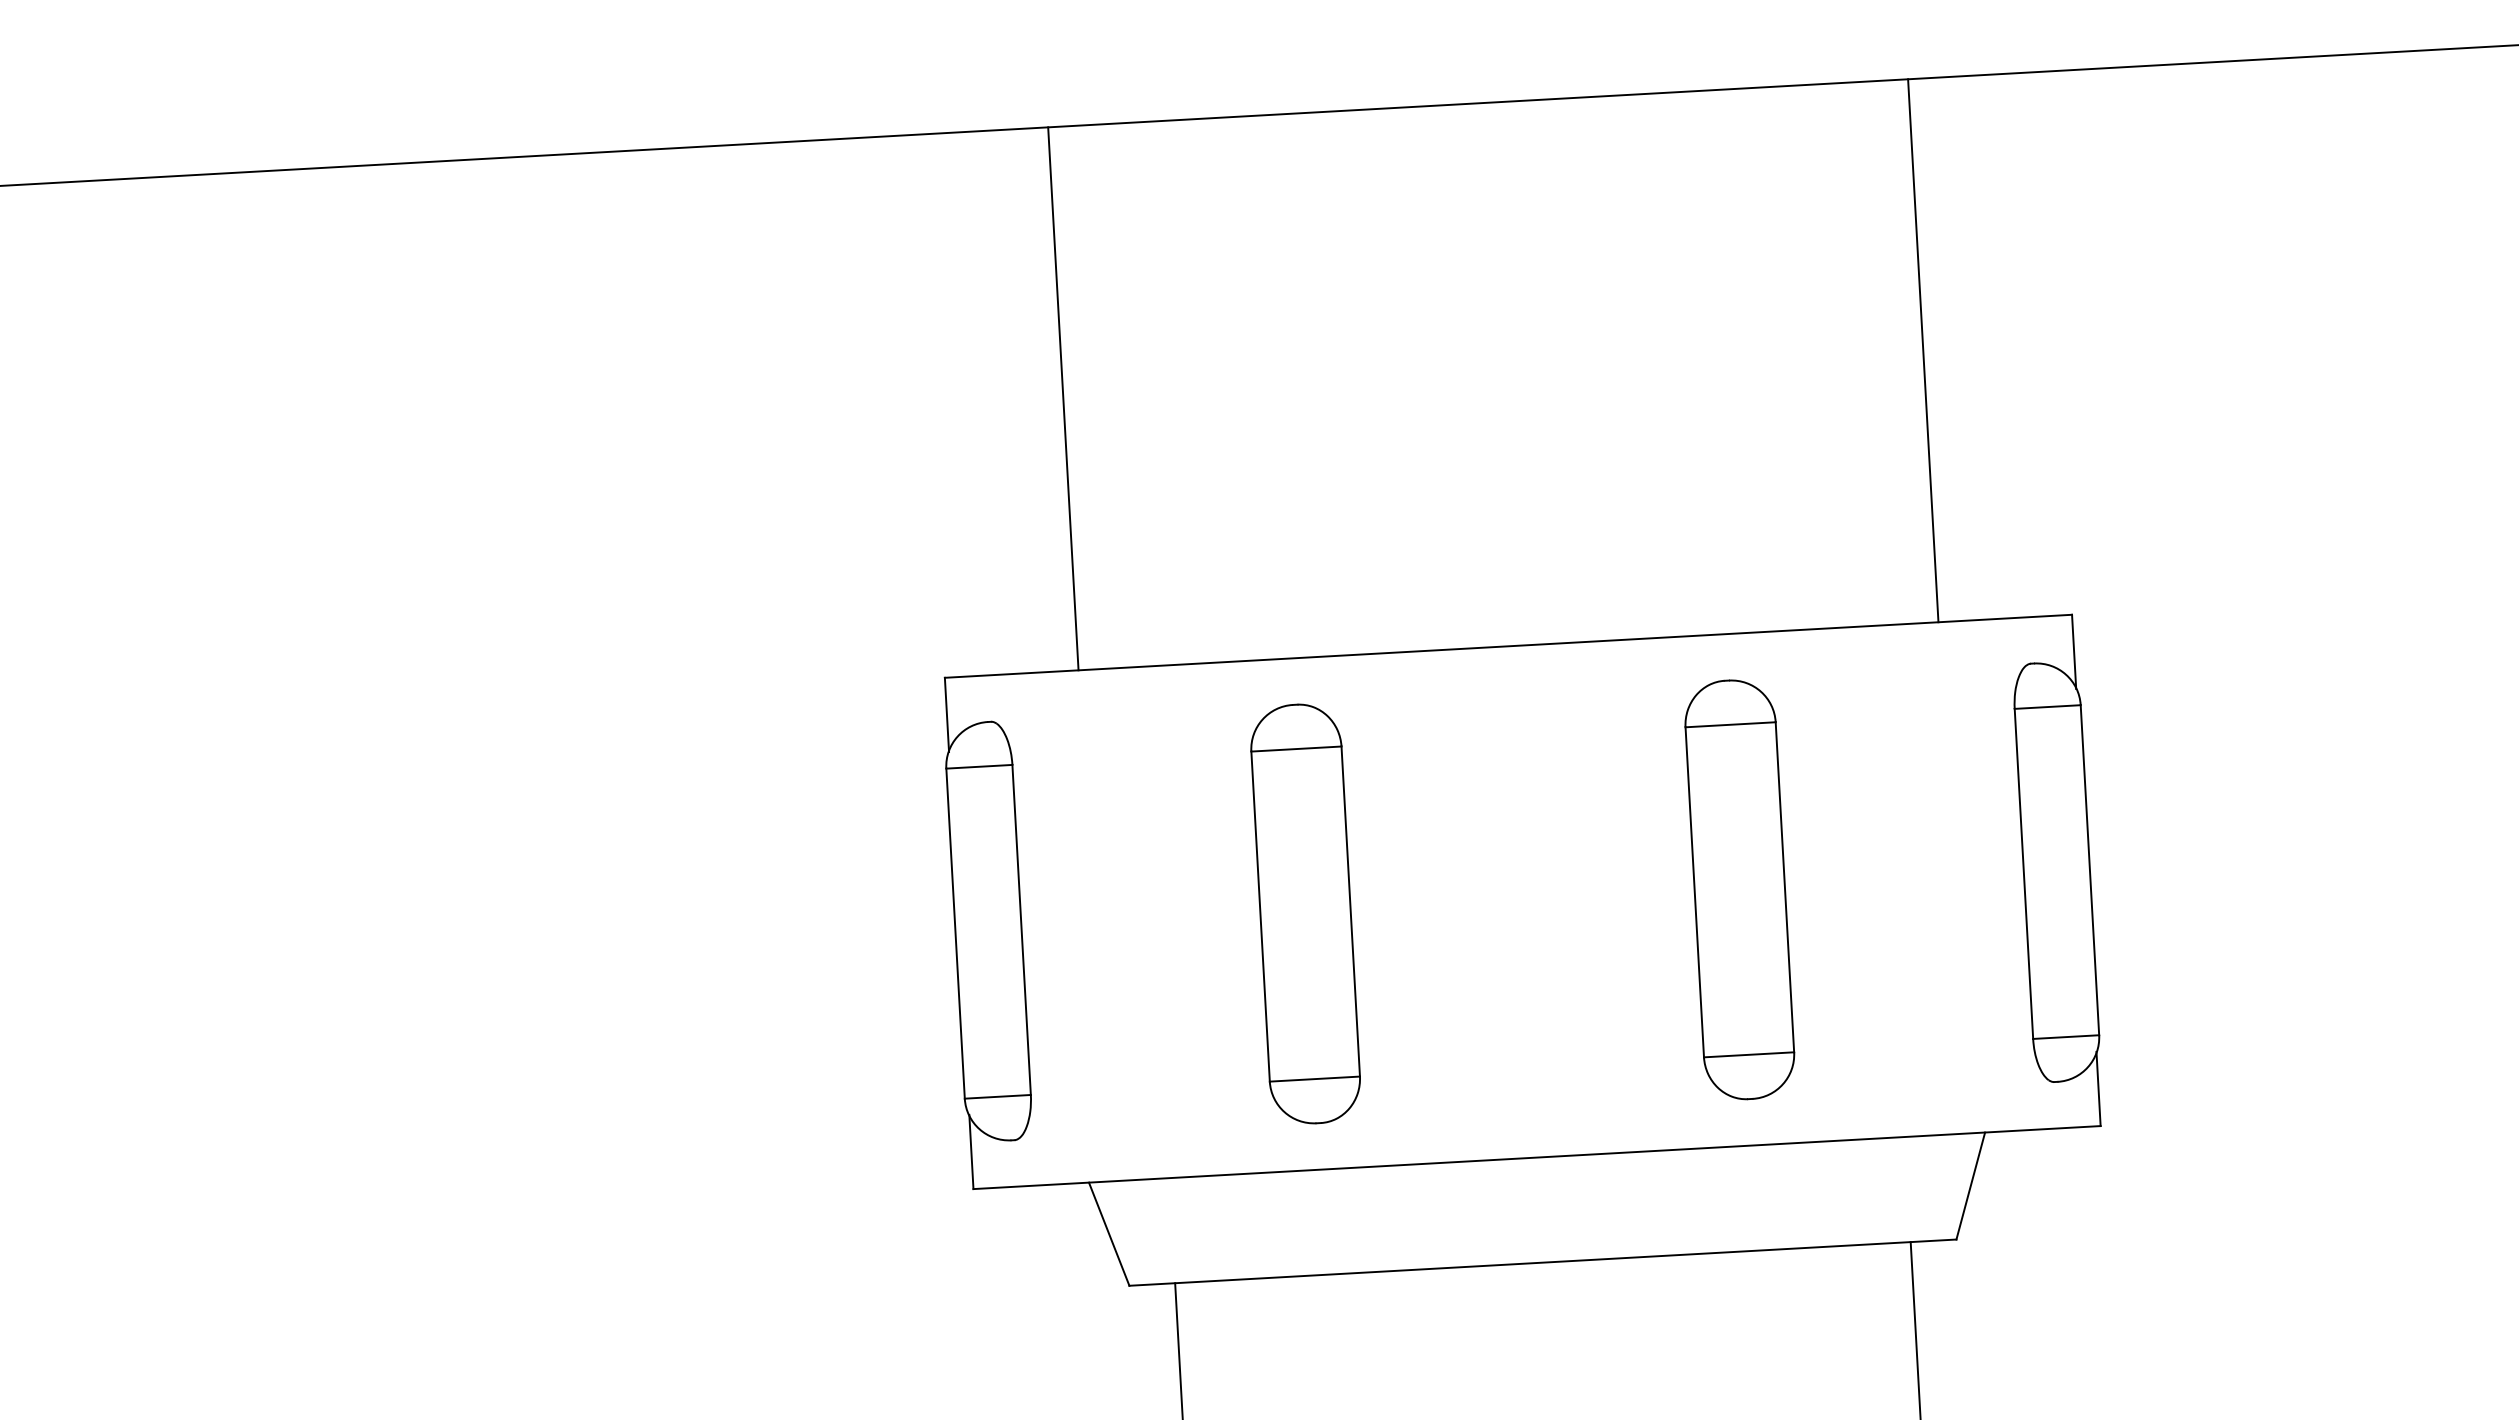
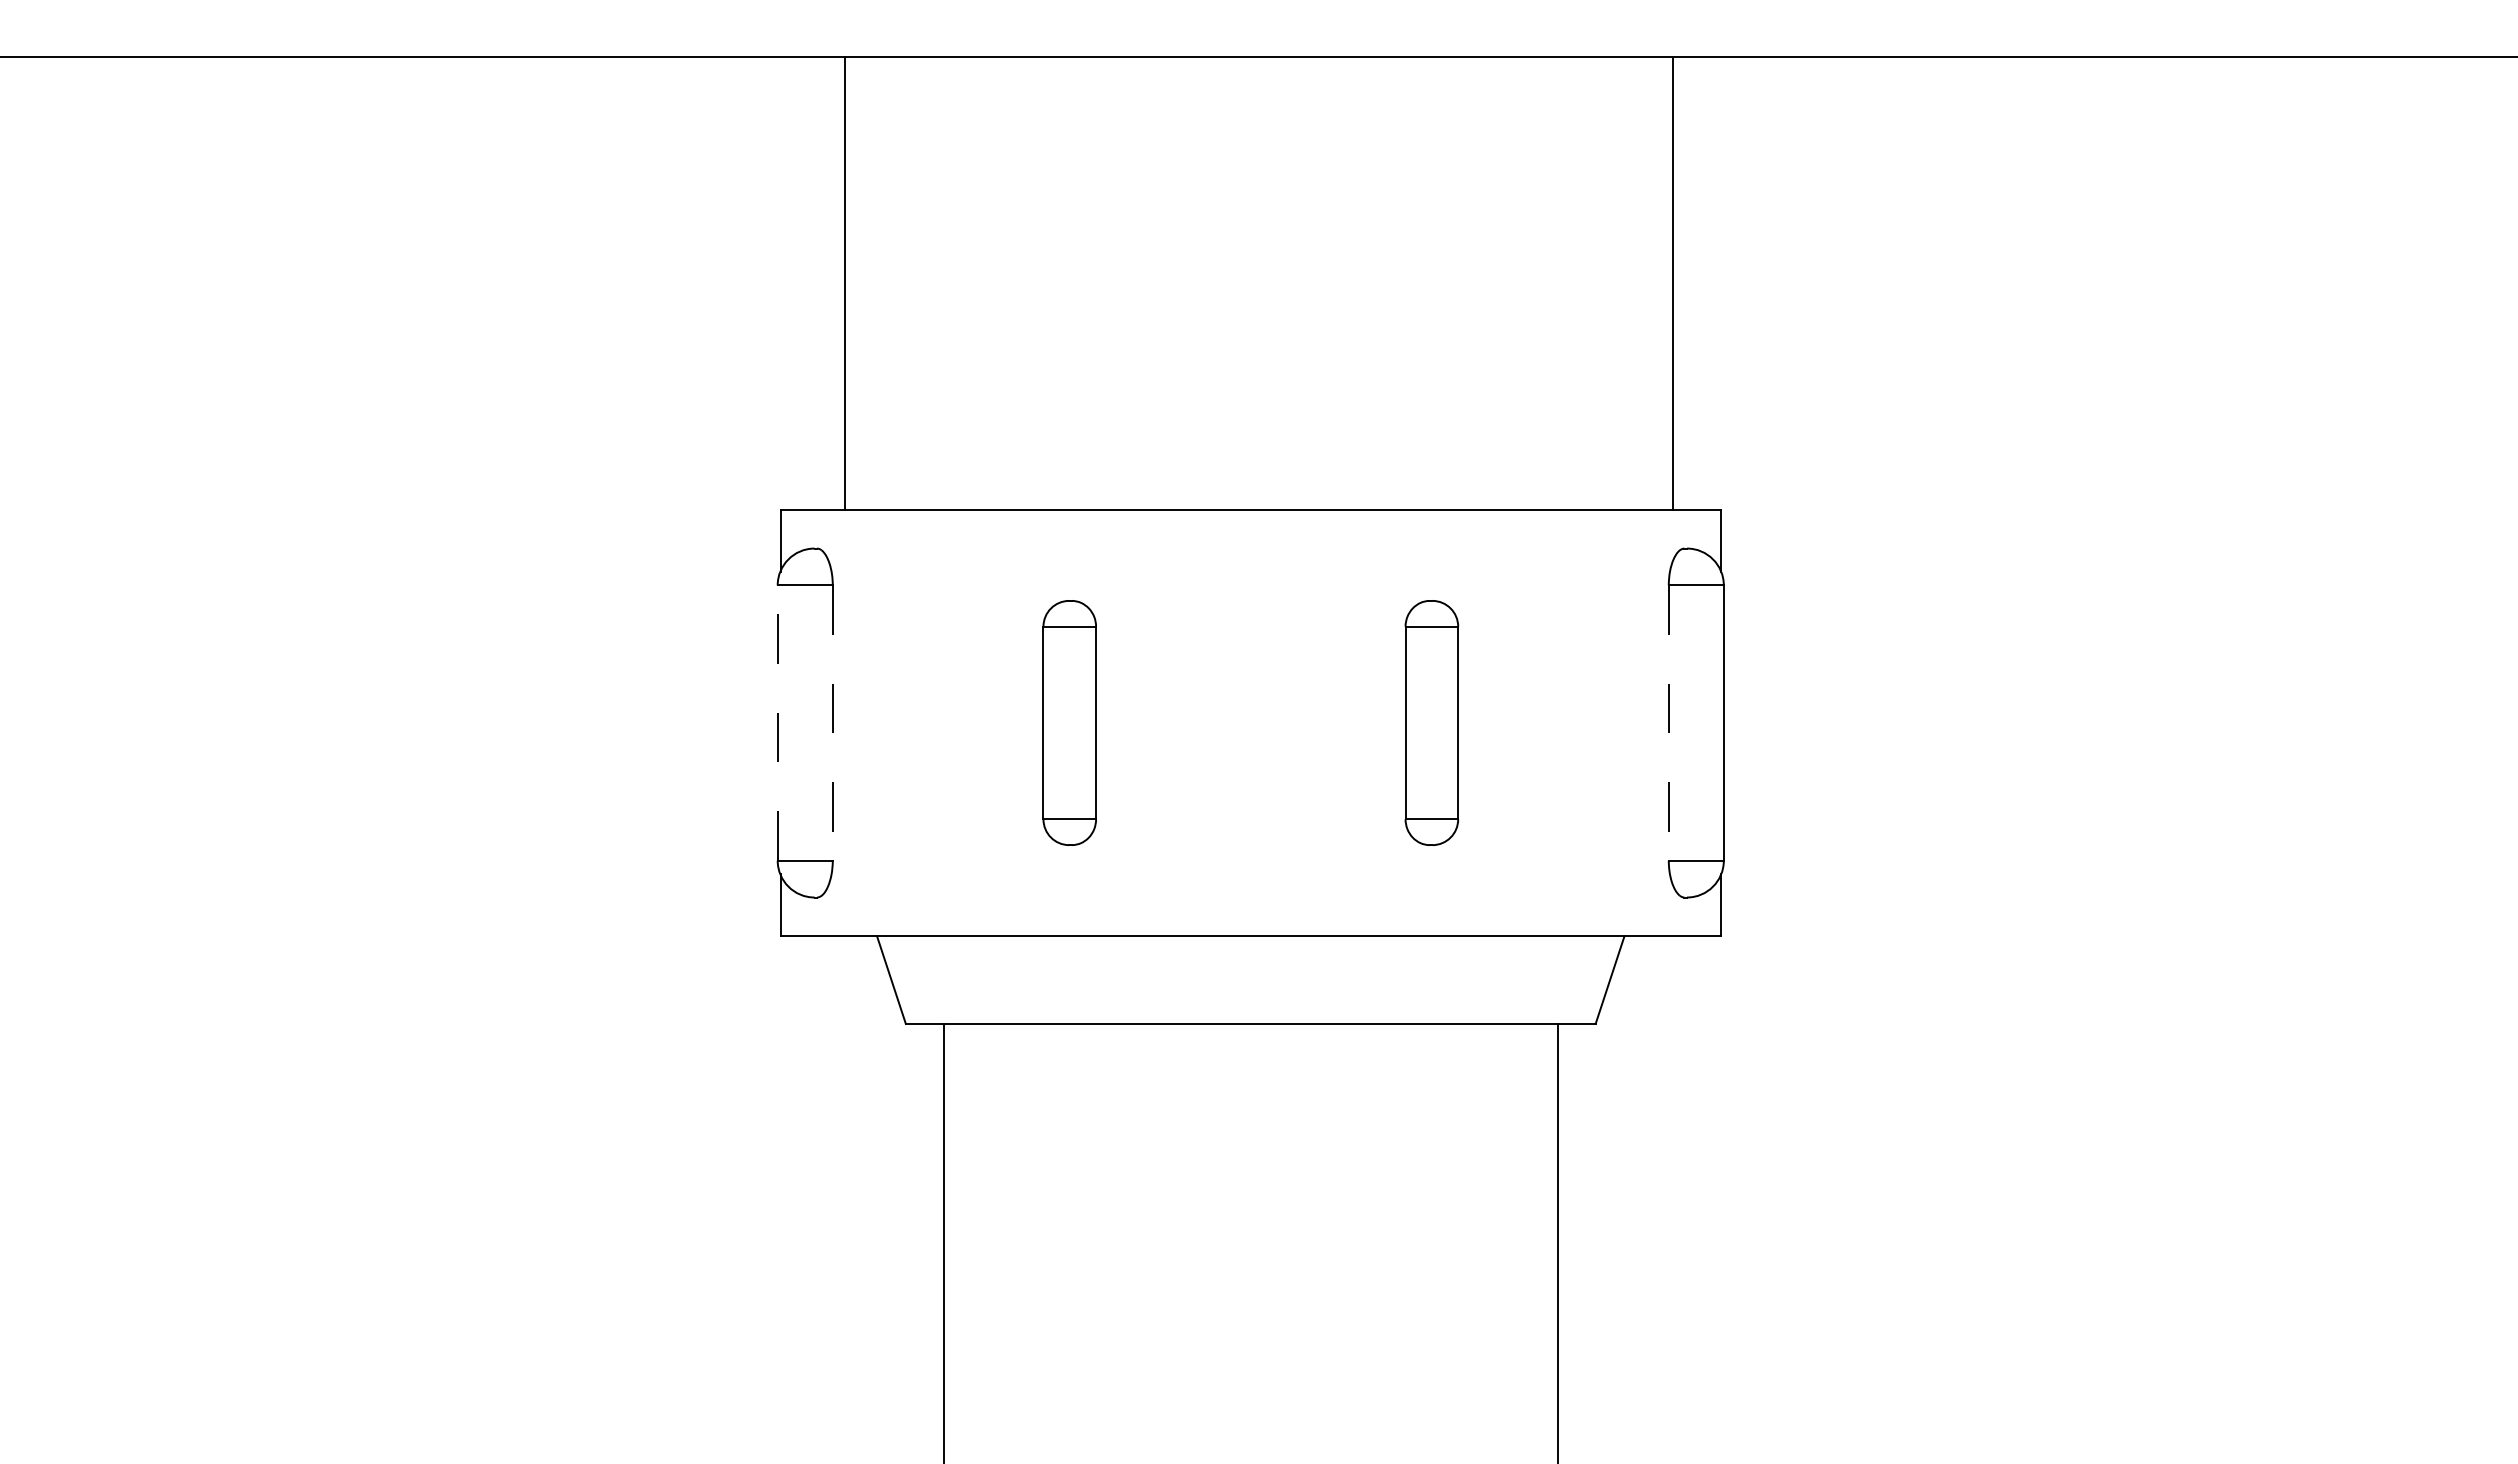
line: (1923, 349) -> (1673, 282), moved
line: (1063, 397) -> (845, 282), moved
line: (2023, 874) -> (1668, 723), solid -> dashed
part: (1739, 889) -> (1431, 722), size x0.7
part: (1305, 913) -> (1069, 722), size x0.7
line: (1021, 930) -> (832, 723), solid -> dashed
line: (955, 934) -> (777, 723), solid -> dashed

